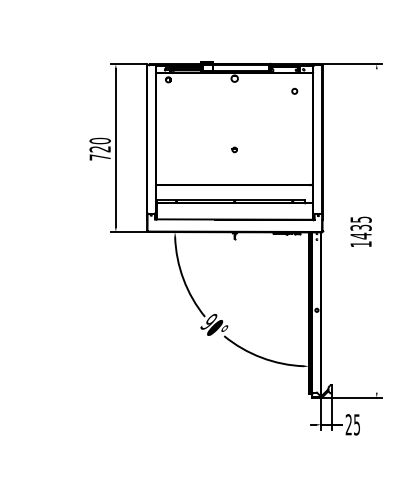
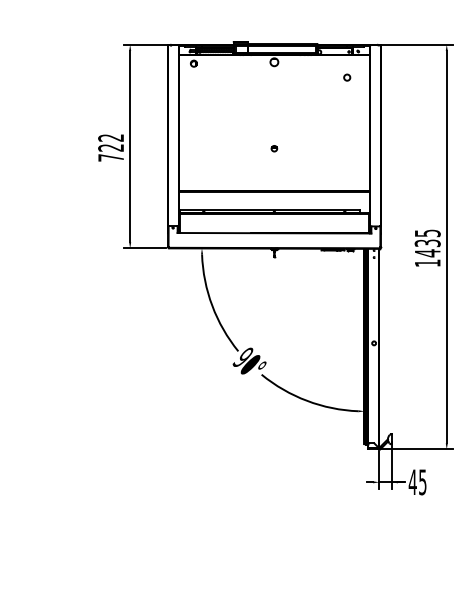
text: (99, 140) -> (110, 137), 720 -> 722
line: (376, 230) -> (446, 246), added
text: (348, 424) -> (412, 481), 25 -> 45

